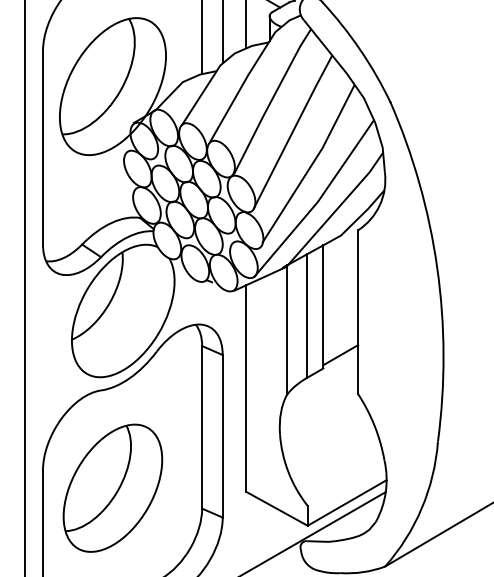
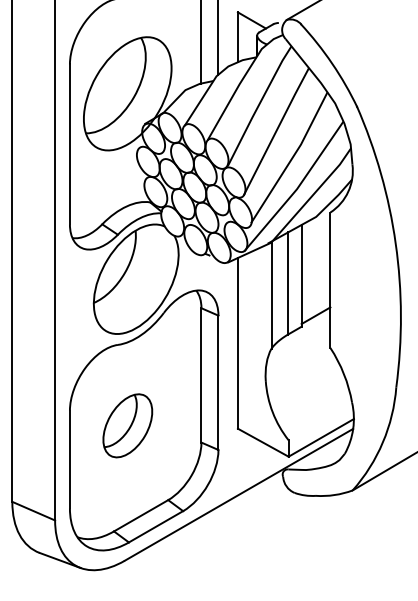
part: (112, 487) -> (127, 425), size x0.6

